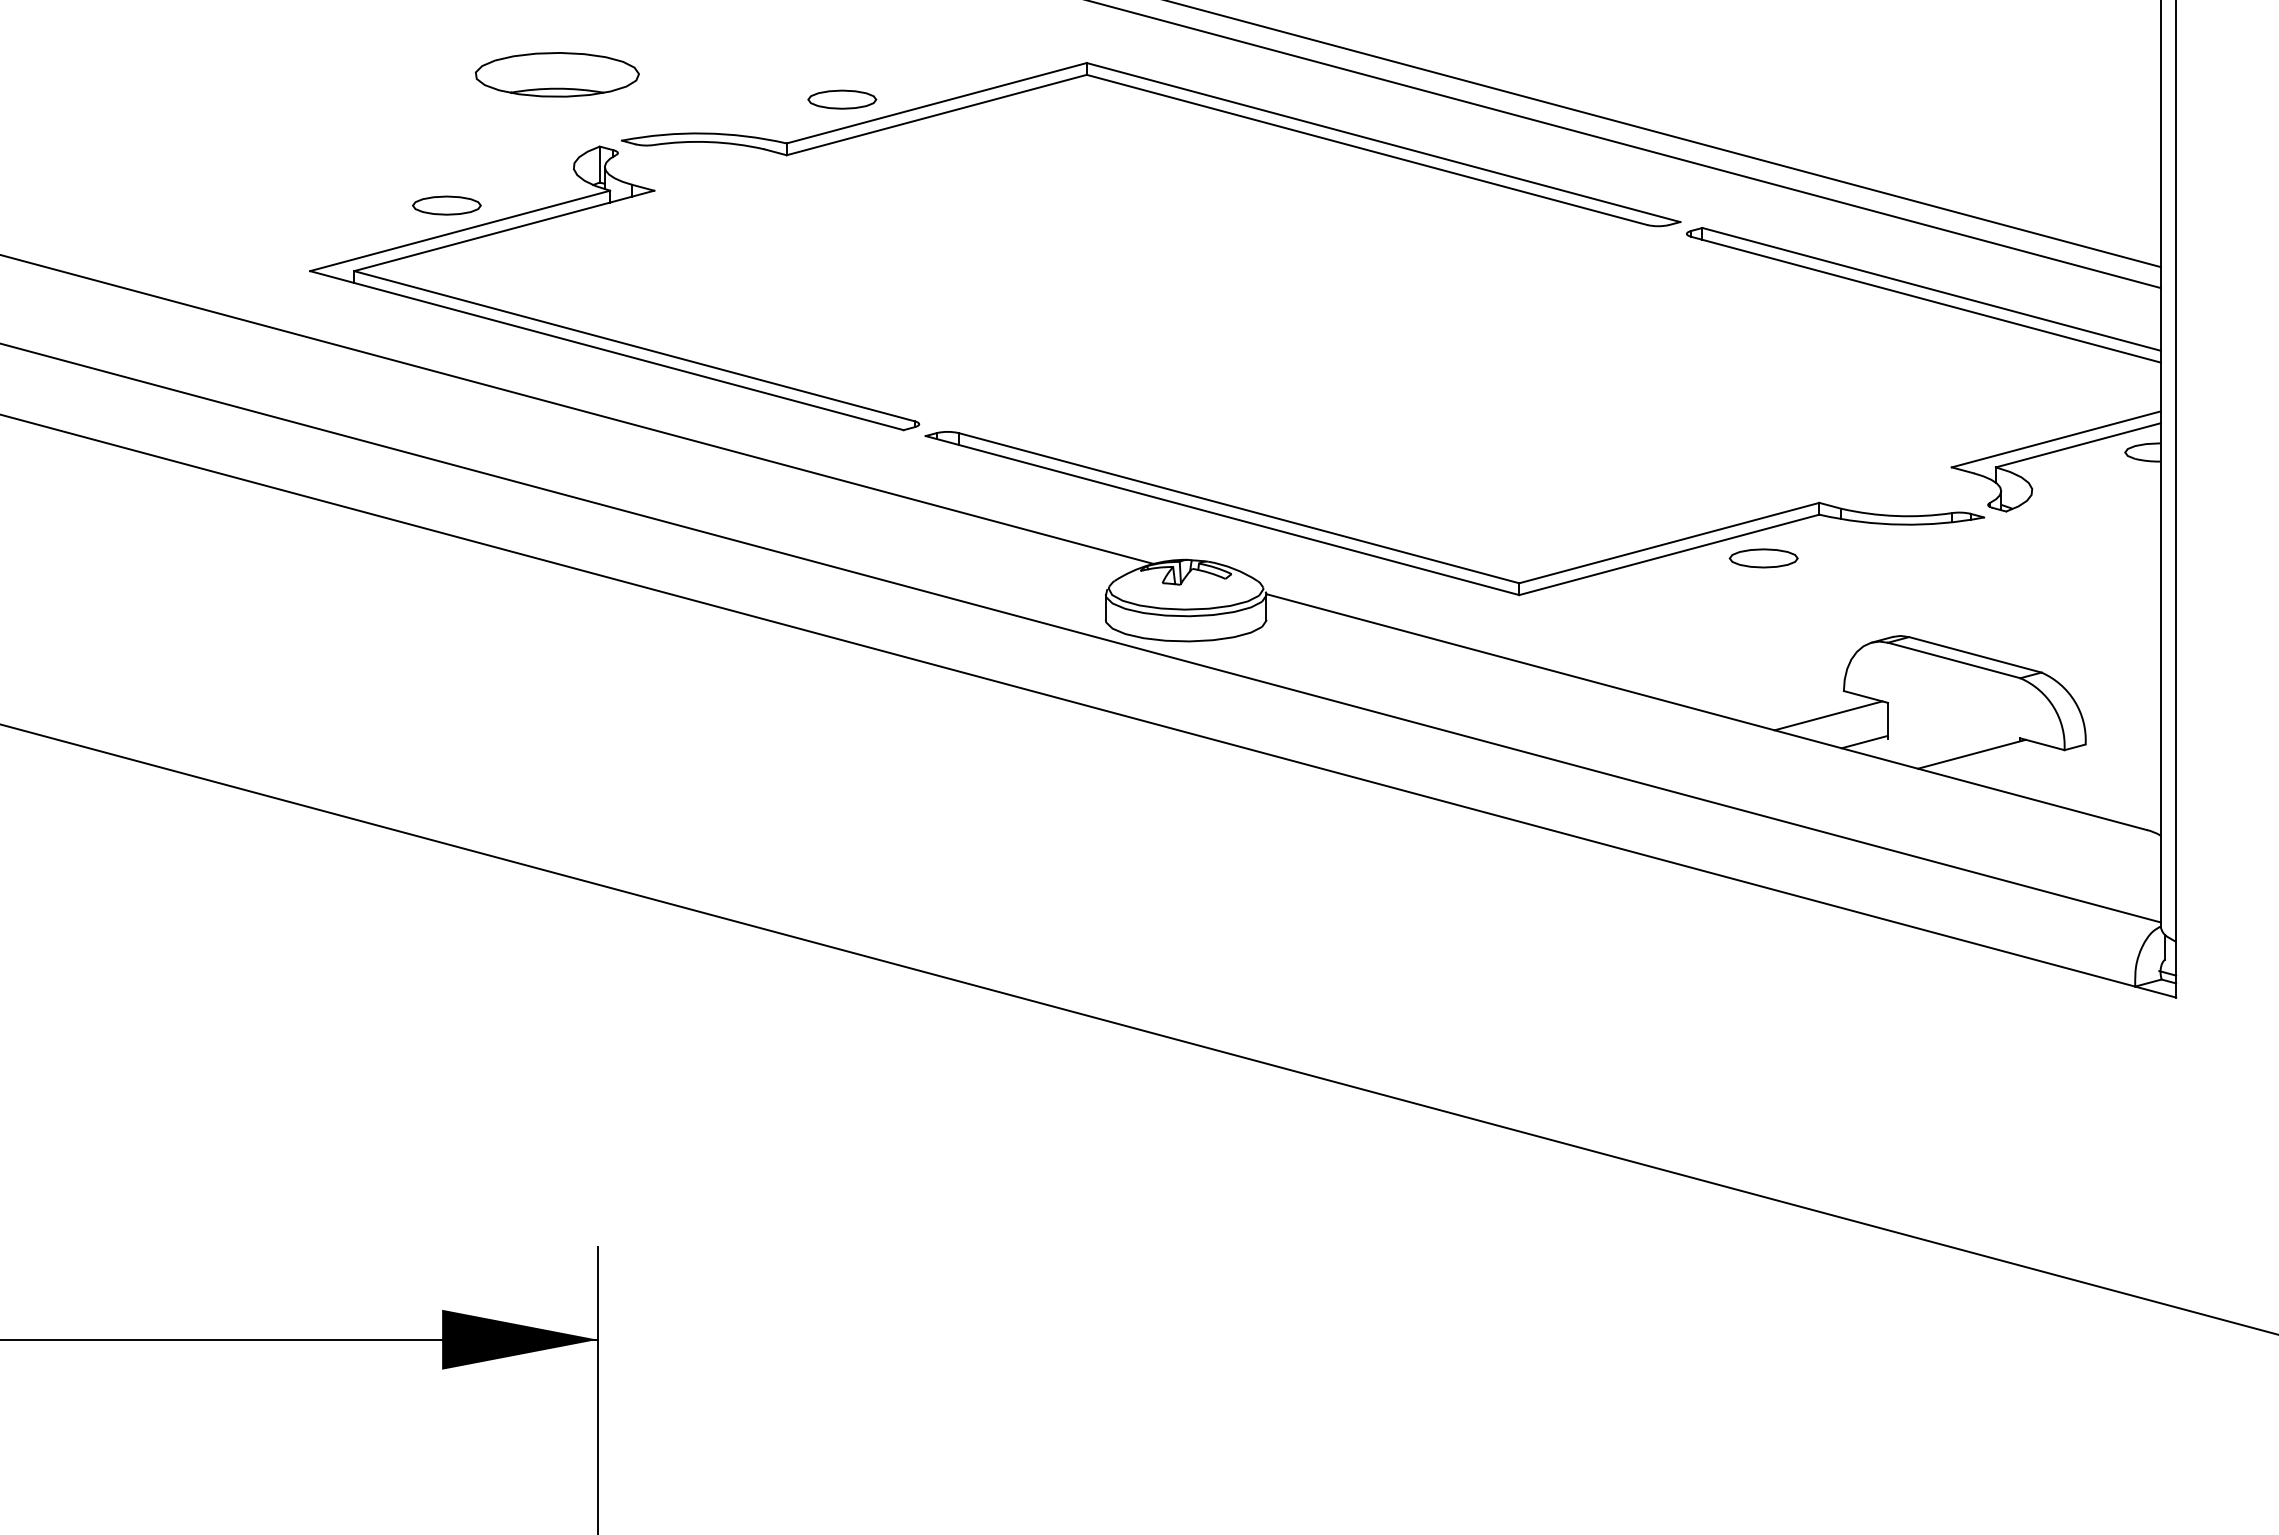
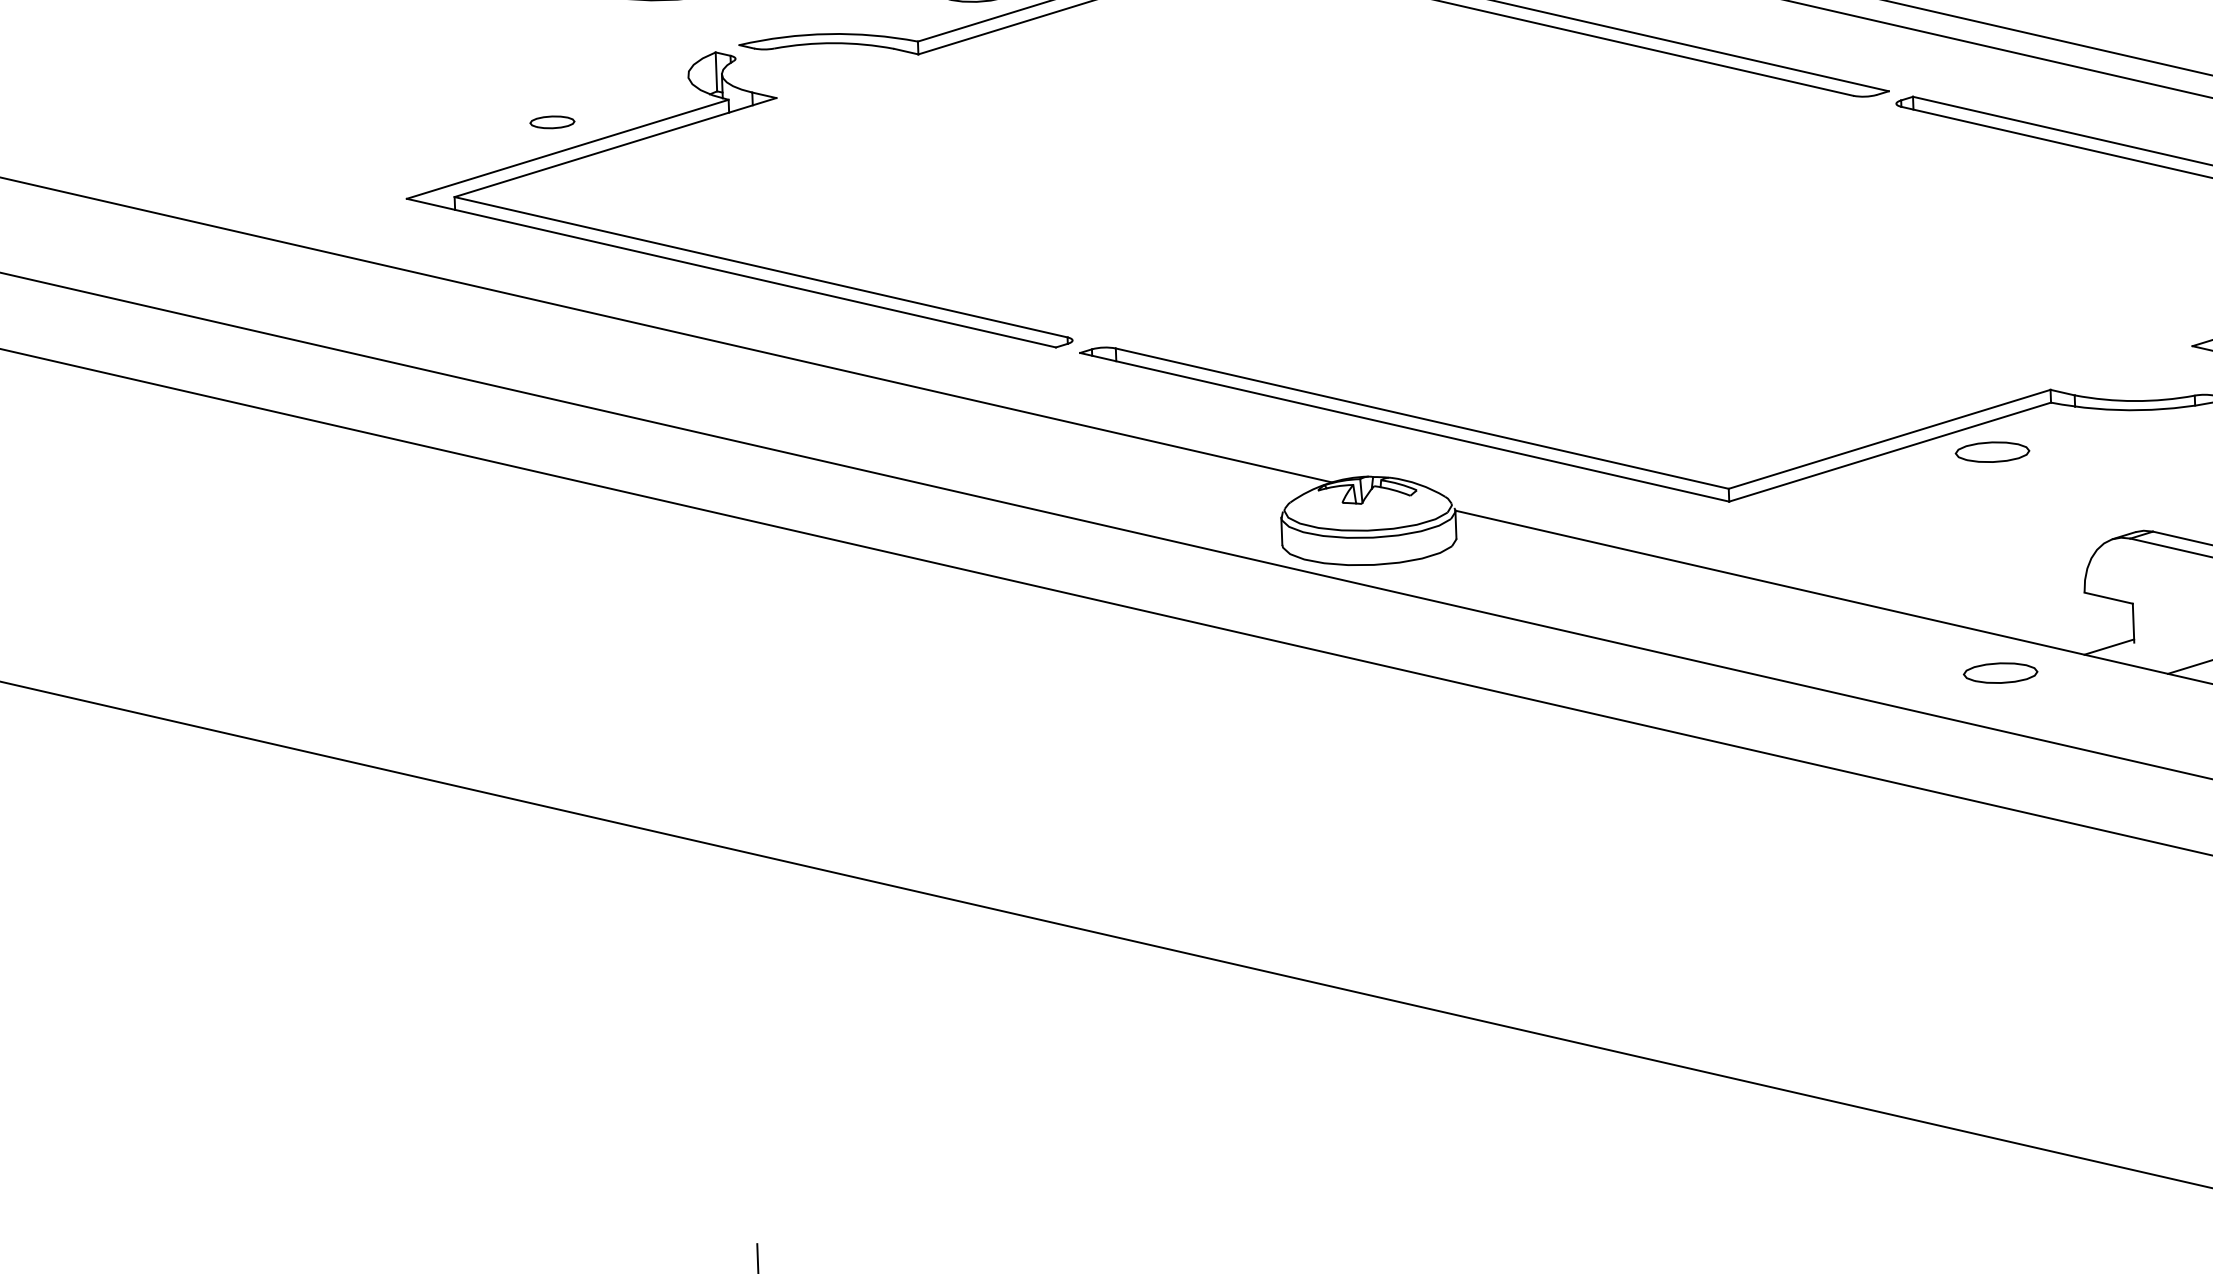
part: (446, 205) -> (551, 122), size x0.6
line: (1828, 715) -> (2068, 619), removed
part: (1763, 762) -> (2000, 673), added

